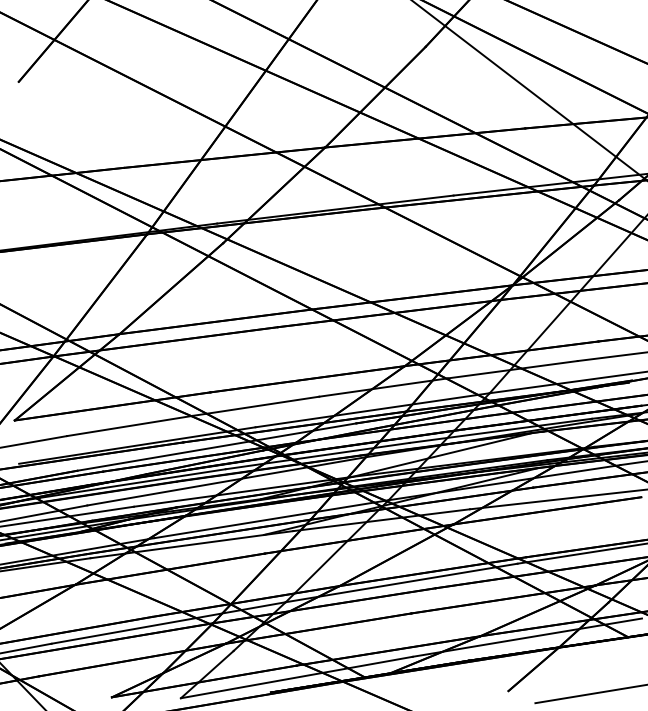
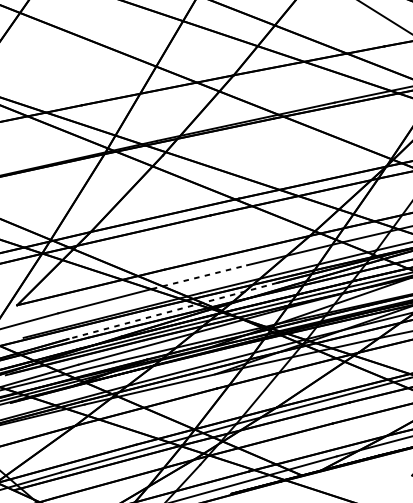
line: (256, 406) -> (200, 277), solid -> dashed
line: (216, 447) -> (172, 311), solid -> dashed

